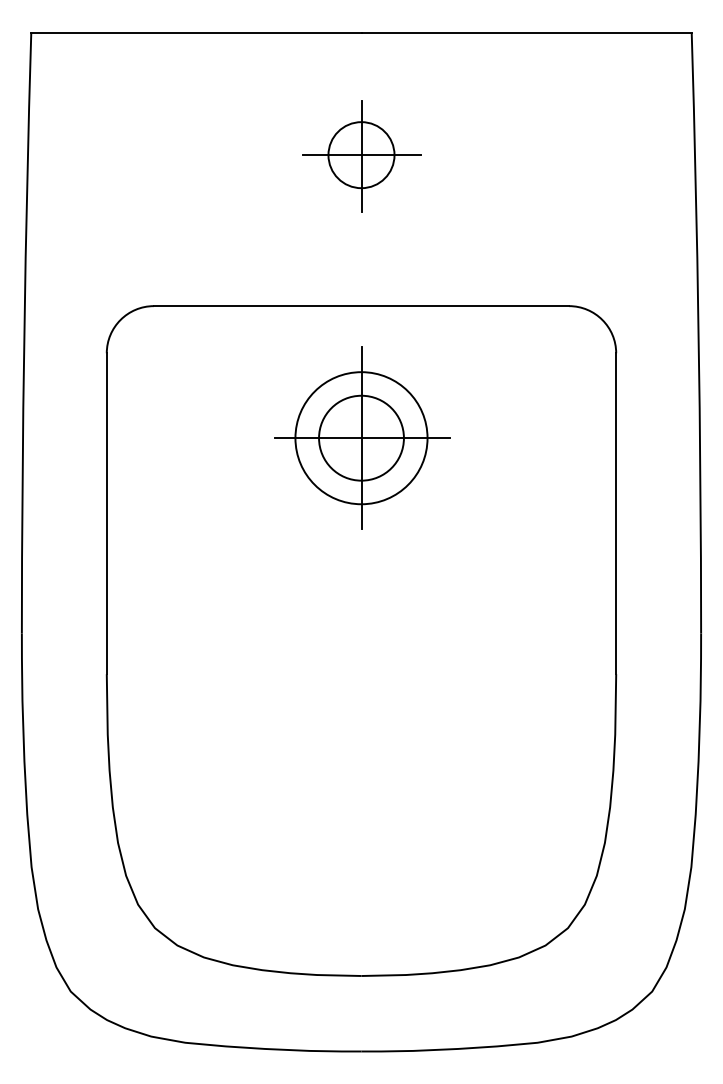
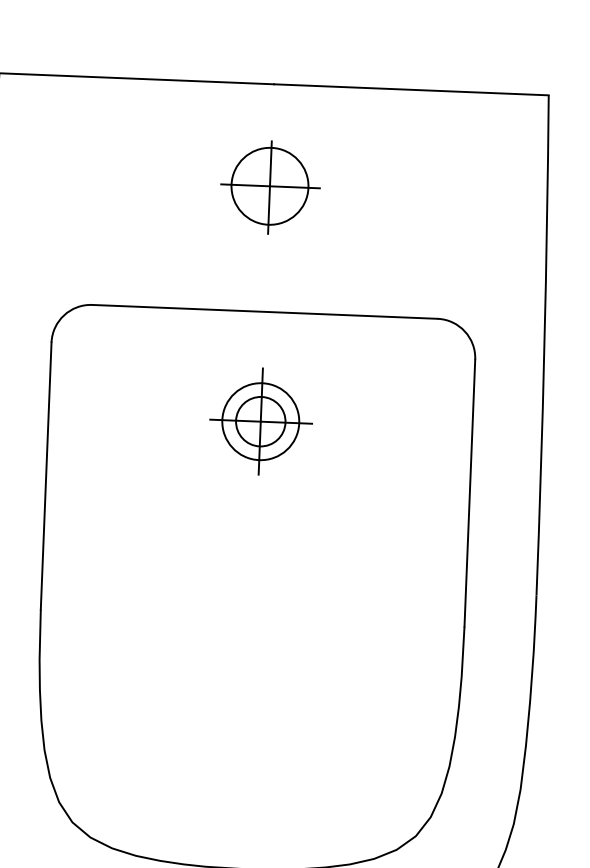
circle: (361, 155) -> (269, 186), size x1.4
part: (362, 437) -> (261, 421), size x0.7

